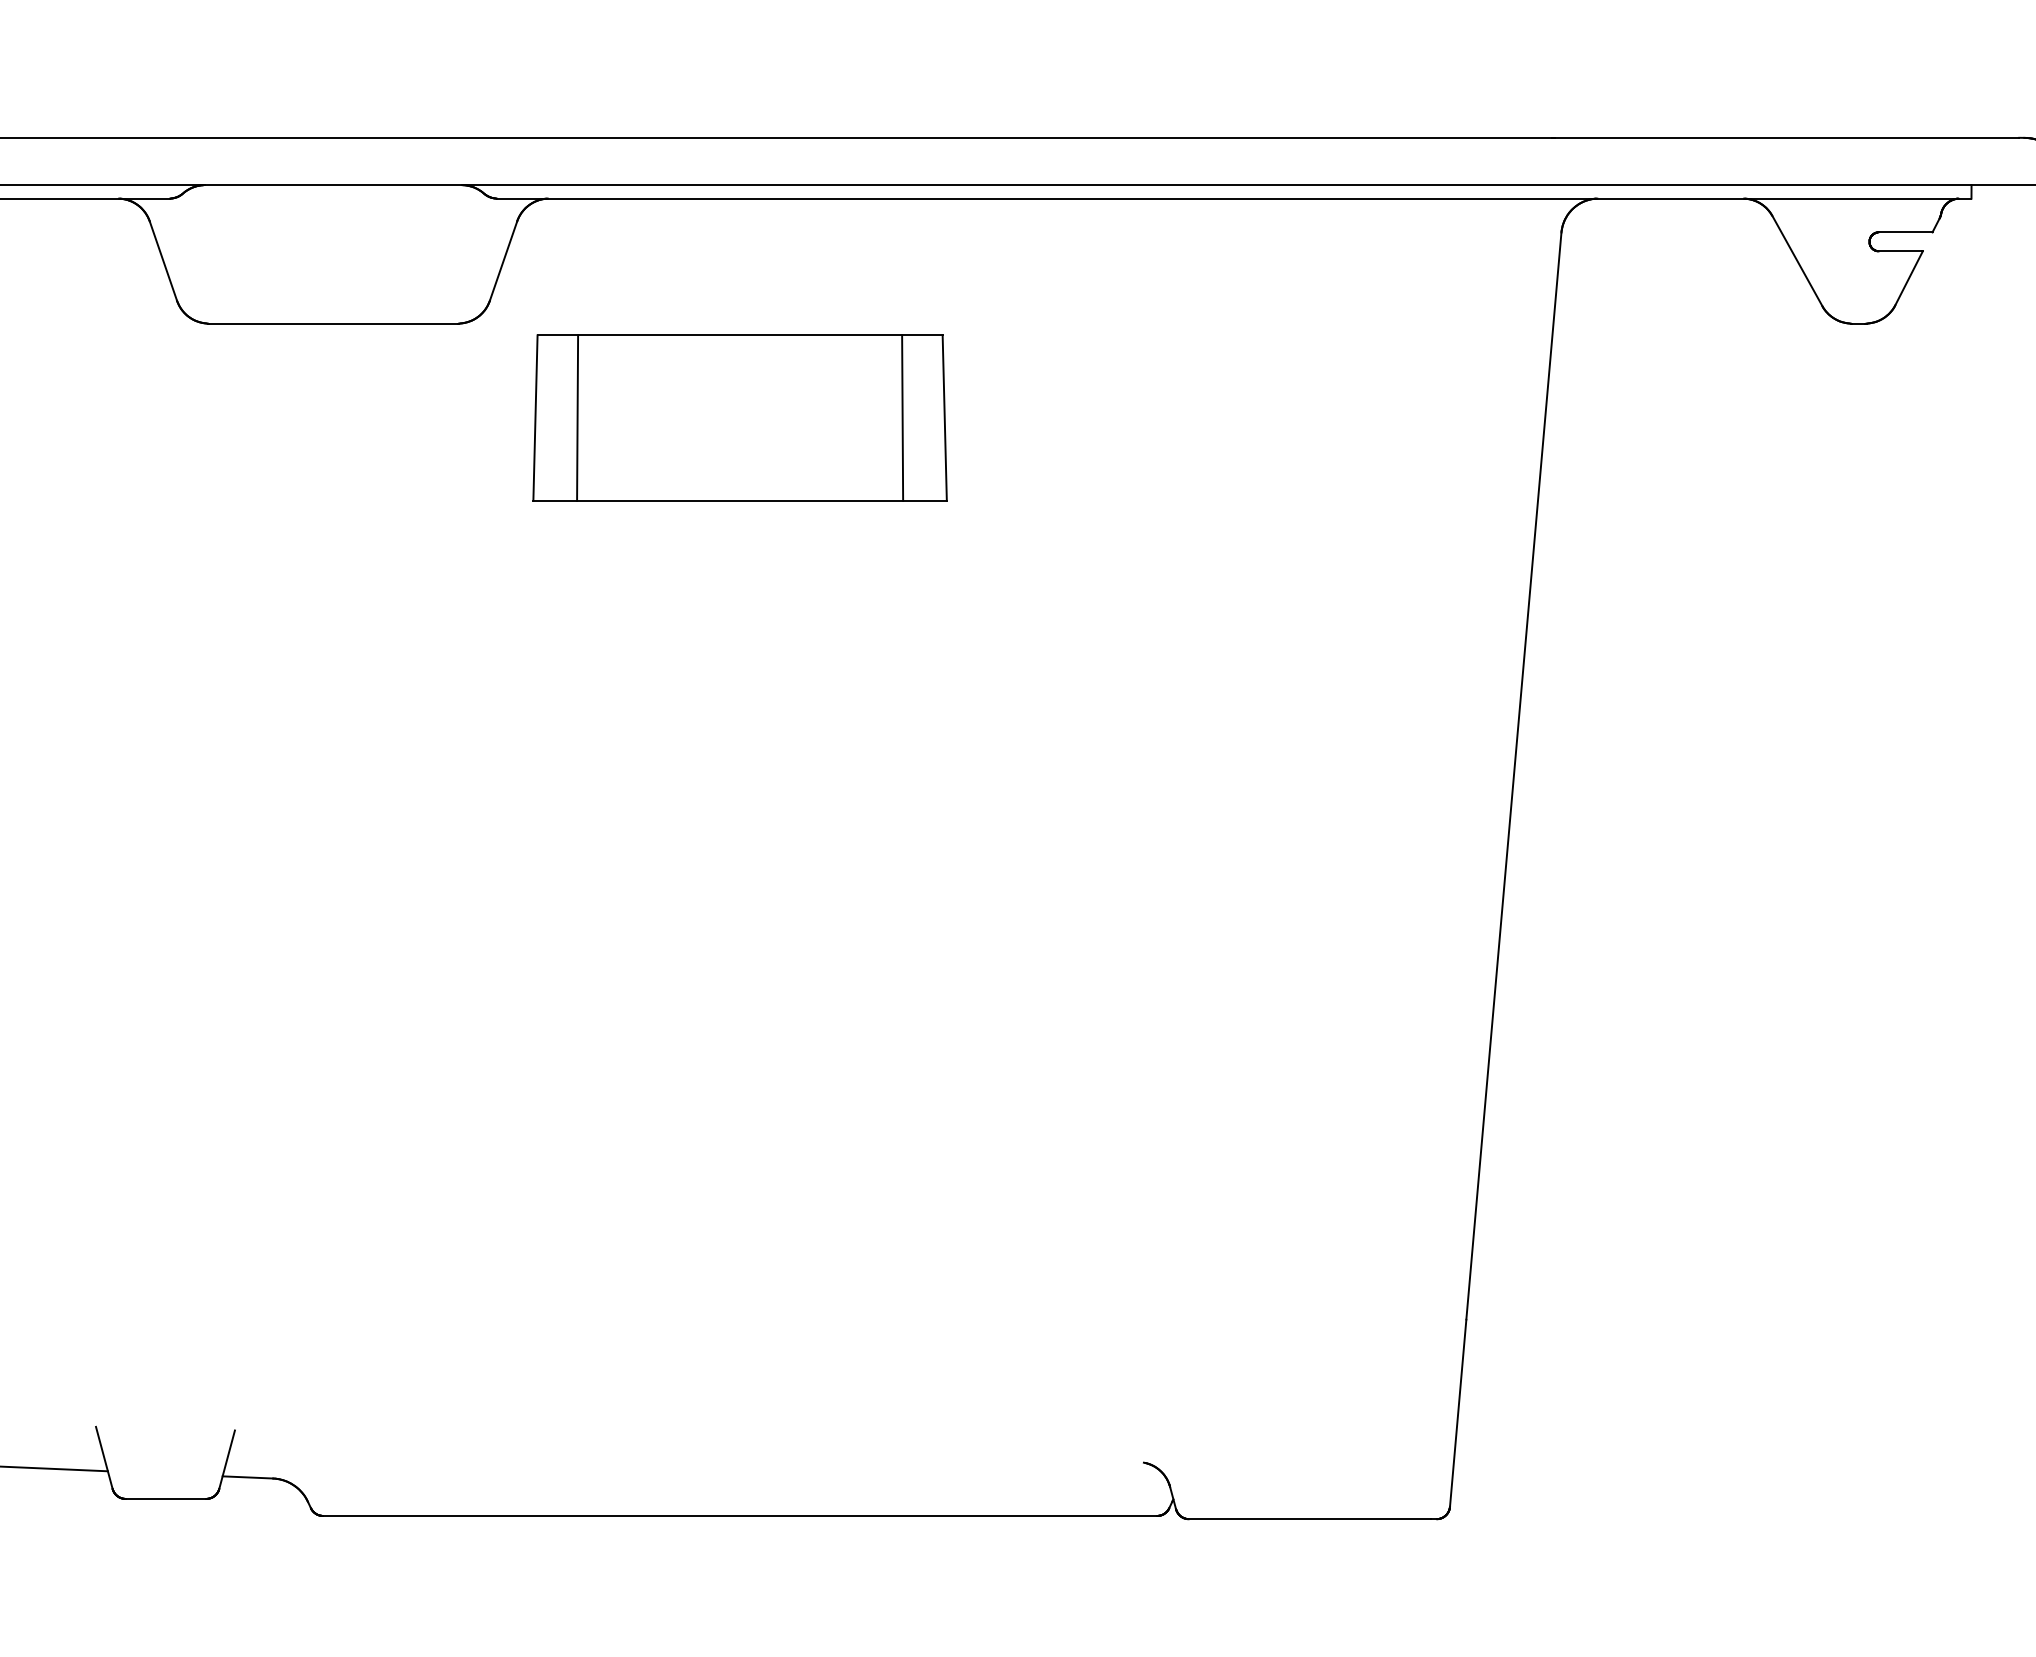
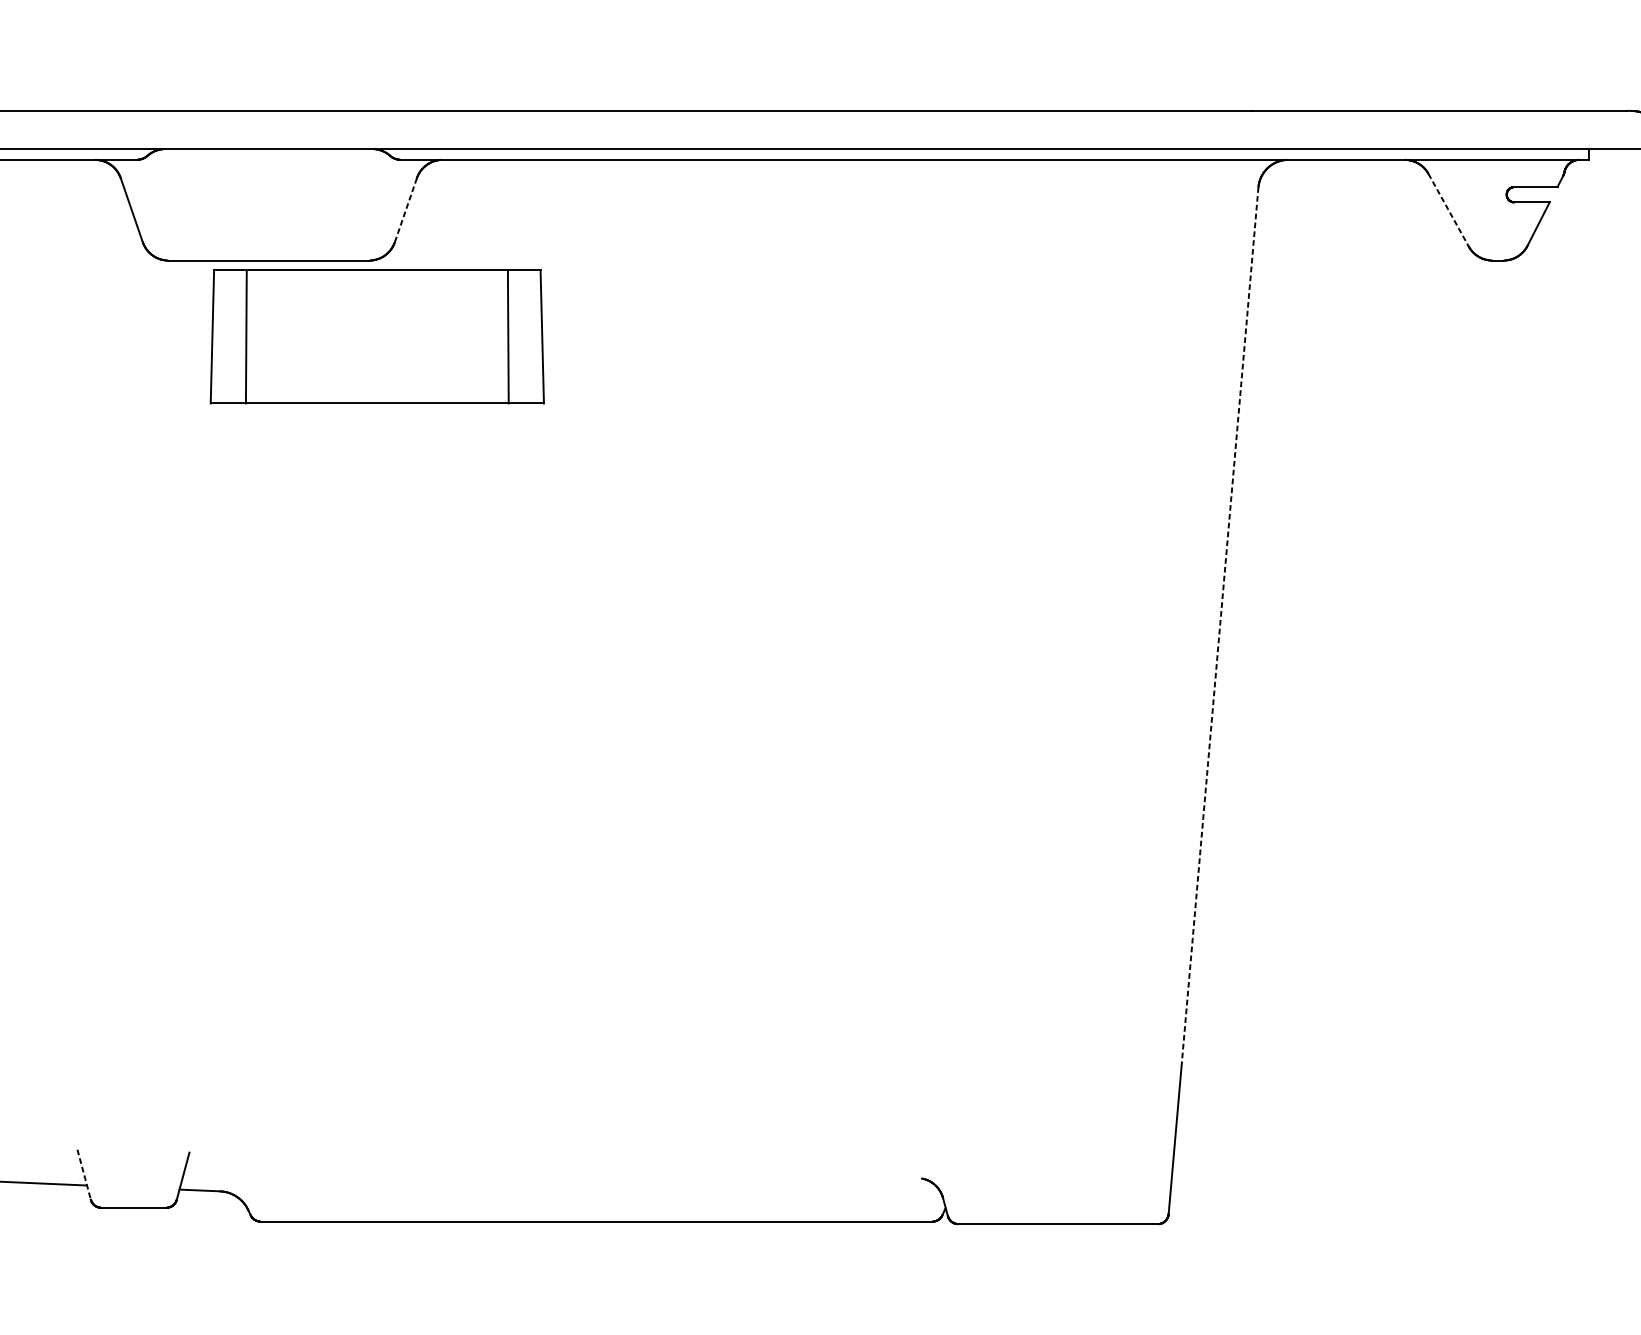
line: (503, 261) -> (405, 210), solid -> dashed
line: (1797, 261) -> (1448, 210), solid -> dashed
part: (739, 417) -> (376, 336), moved
line: (1513, 776) -> (1219, 625), solid -> dashed
line: (104, 1458) -> (84, 1175), solid -> dashed

